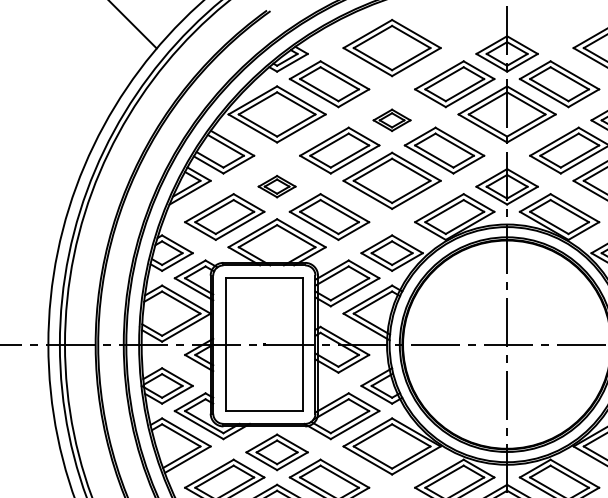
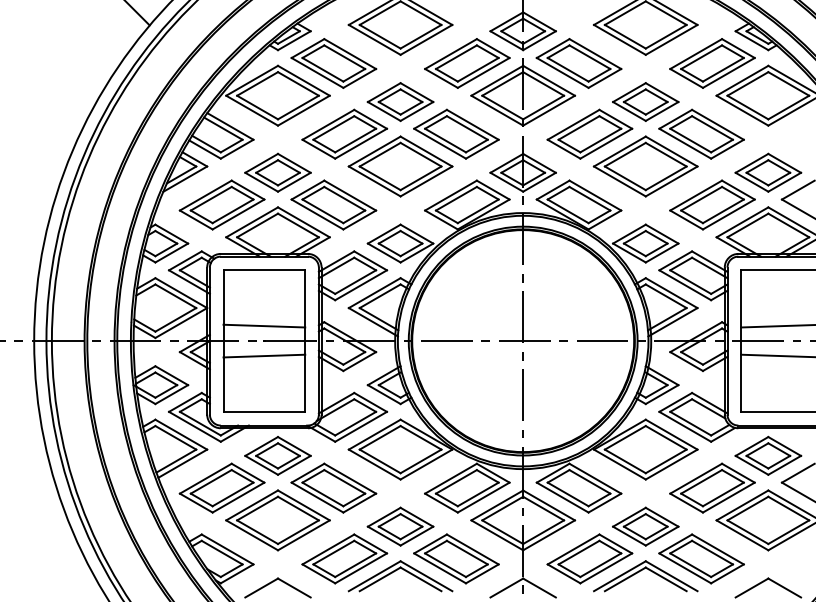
part: (392, 119) -> (400, 101), size x1.67
part: (276, 186) -> (277, 172), size x1.67
line: (264, 330) -> (264, 325), added
line: (264, 358) -> (264, 355), added

